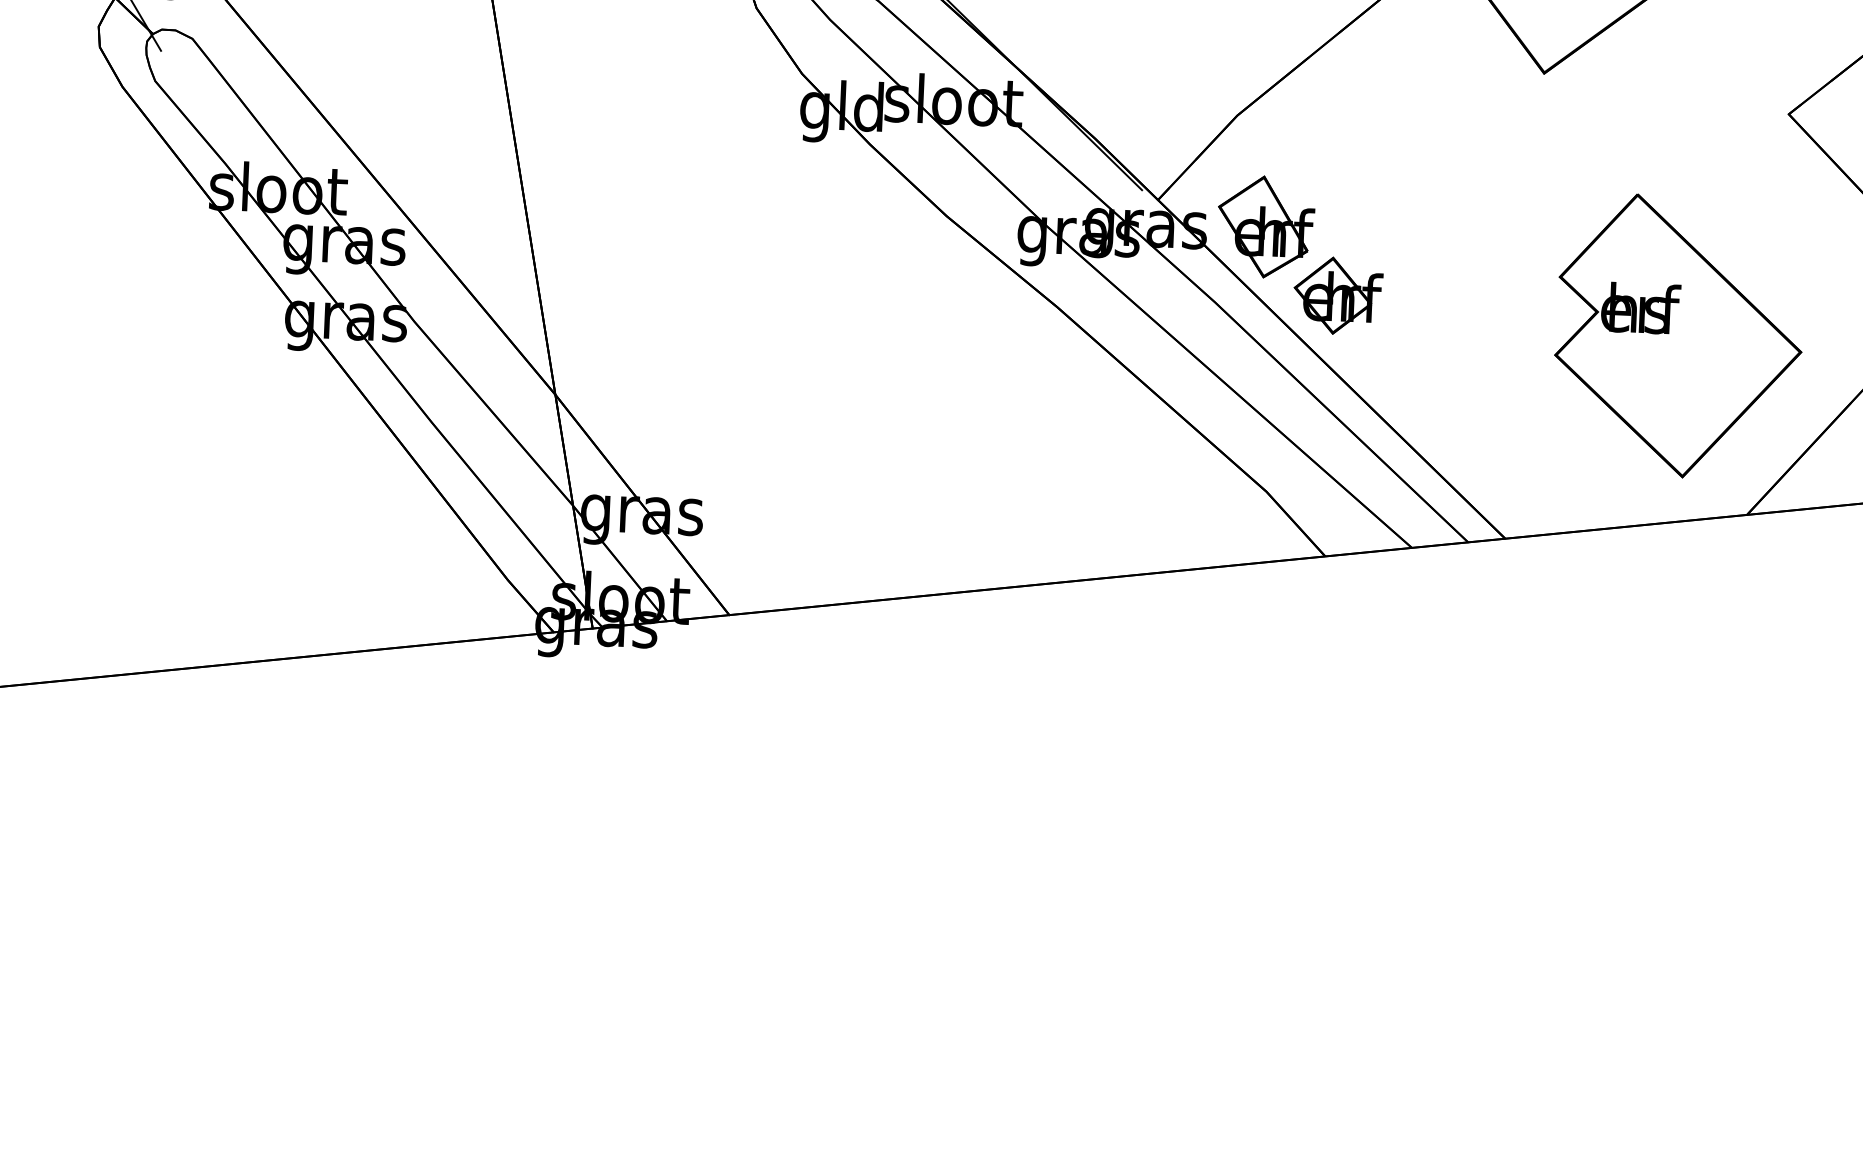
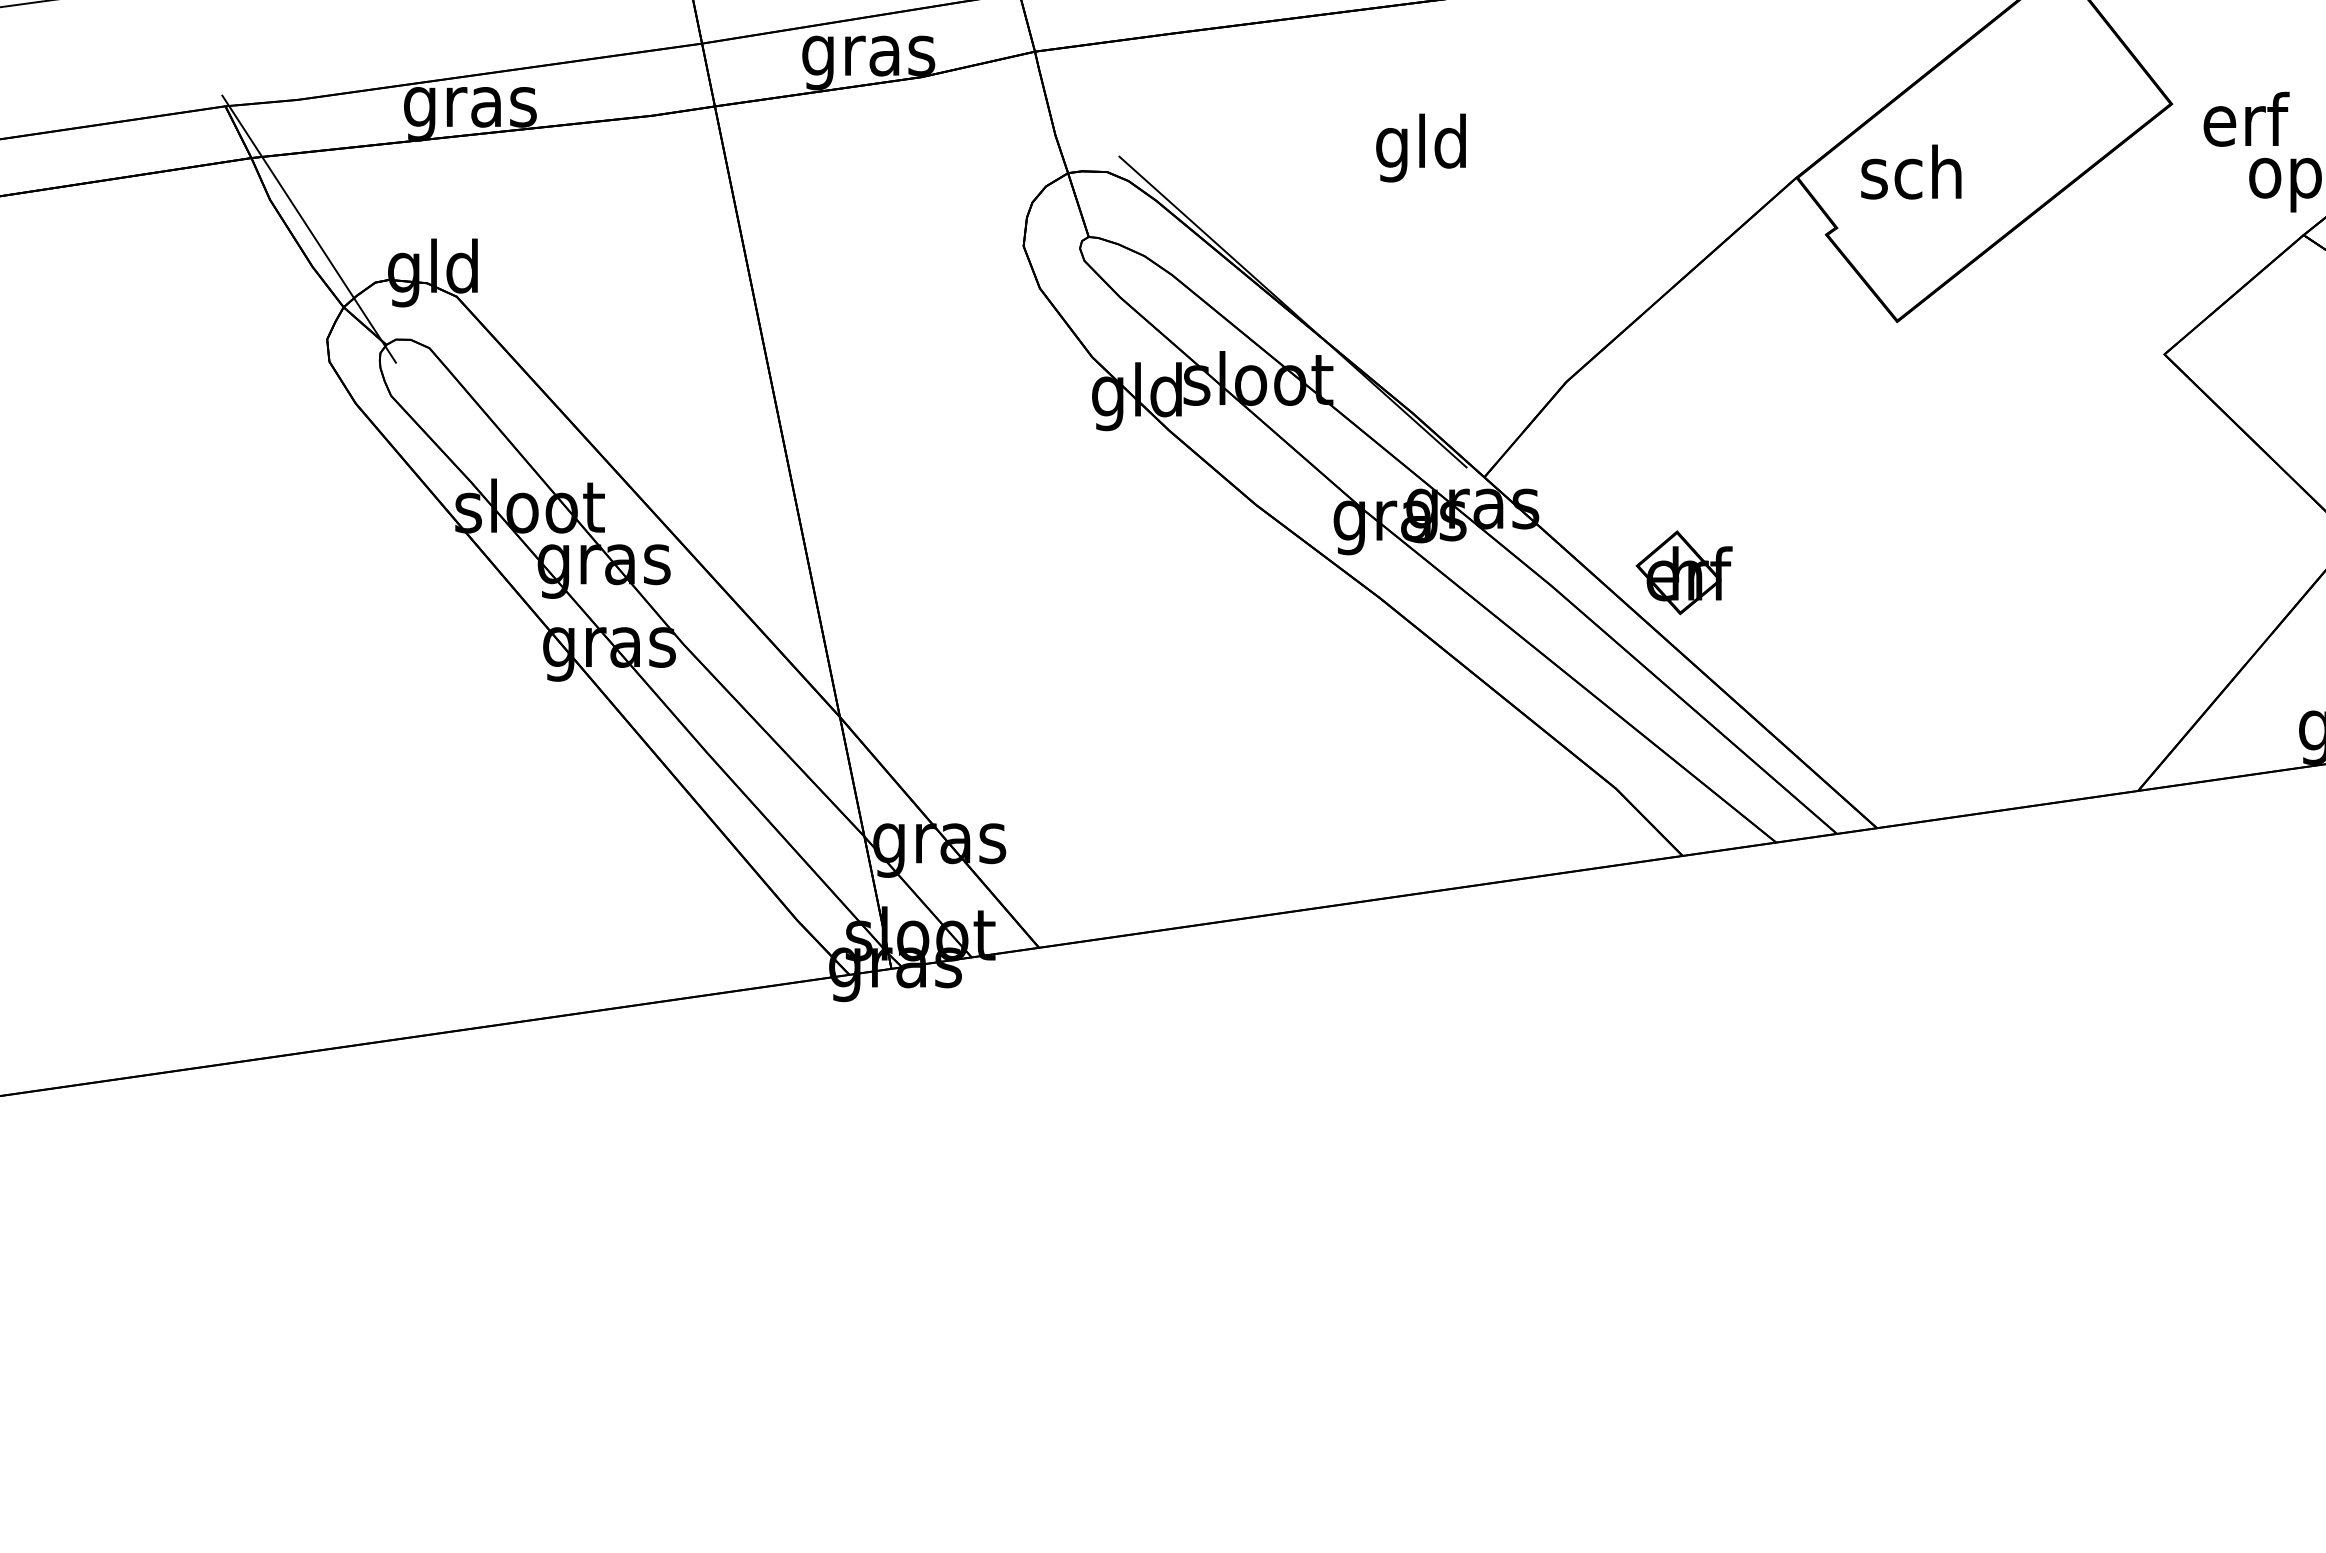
part: (1265, 227) -> (1602, 501), removed
part: (1678, 336) -> (2055, 600), removed

